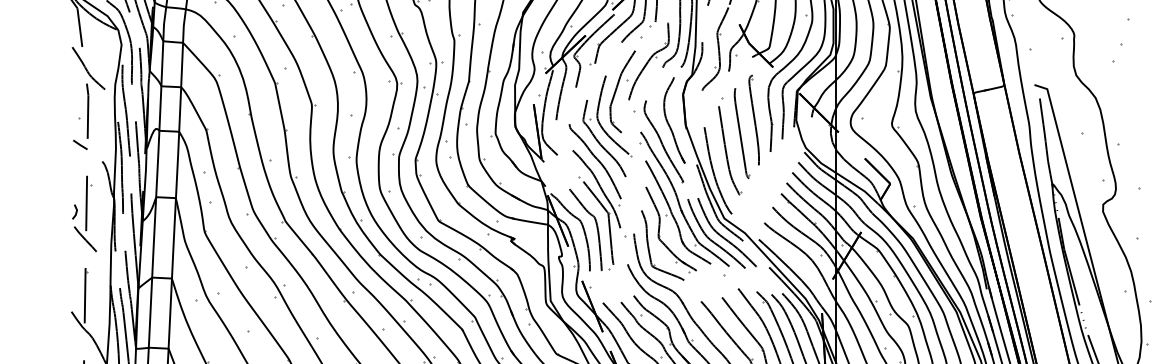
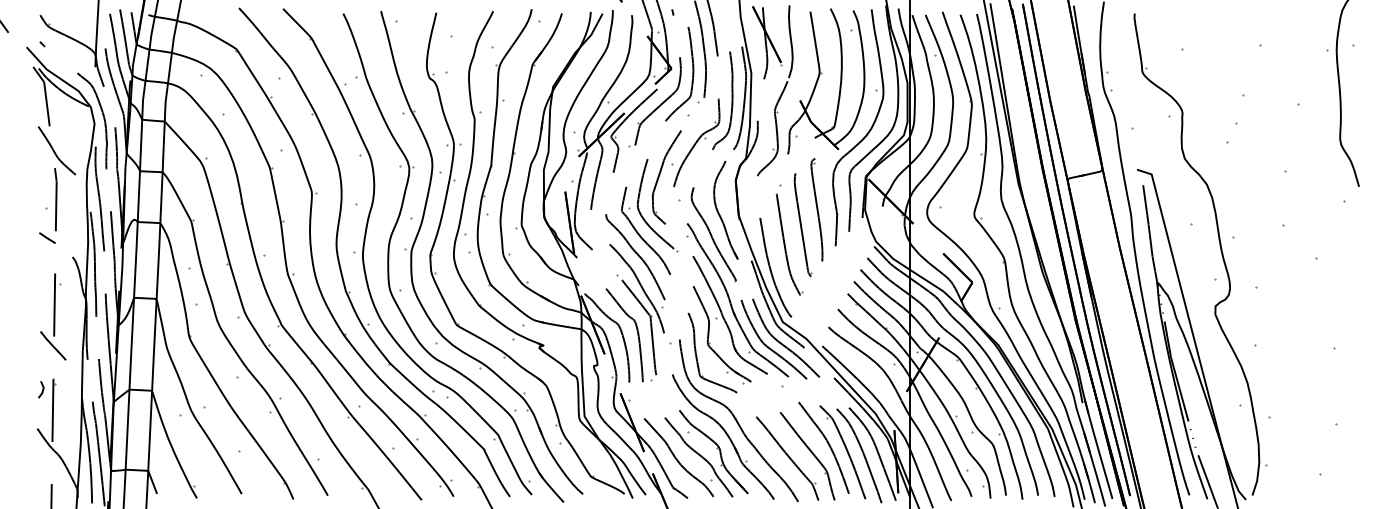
line: (75, 211) -> (42, 389), moved

